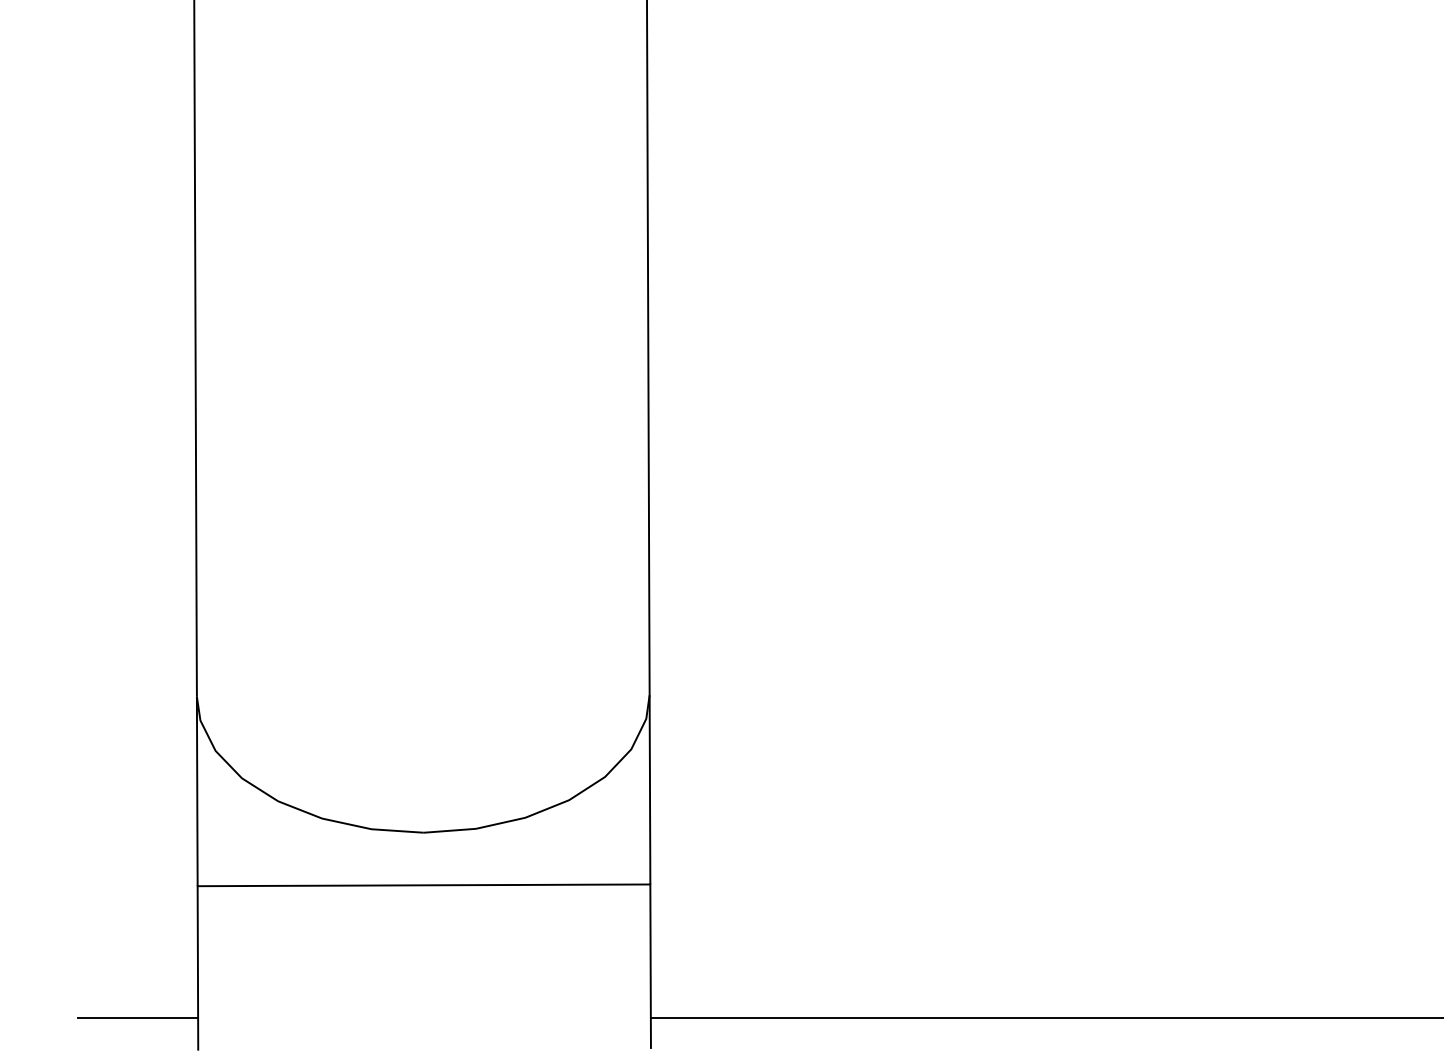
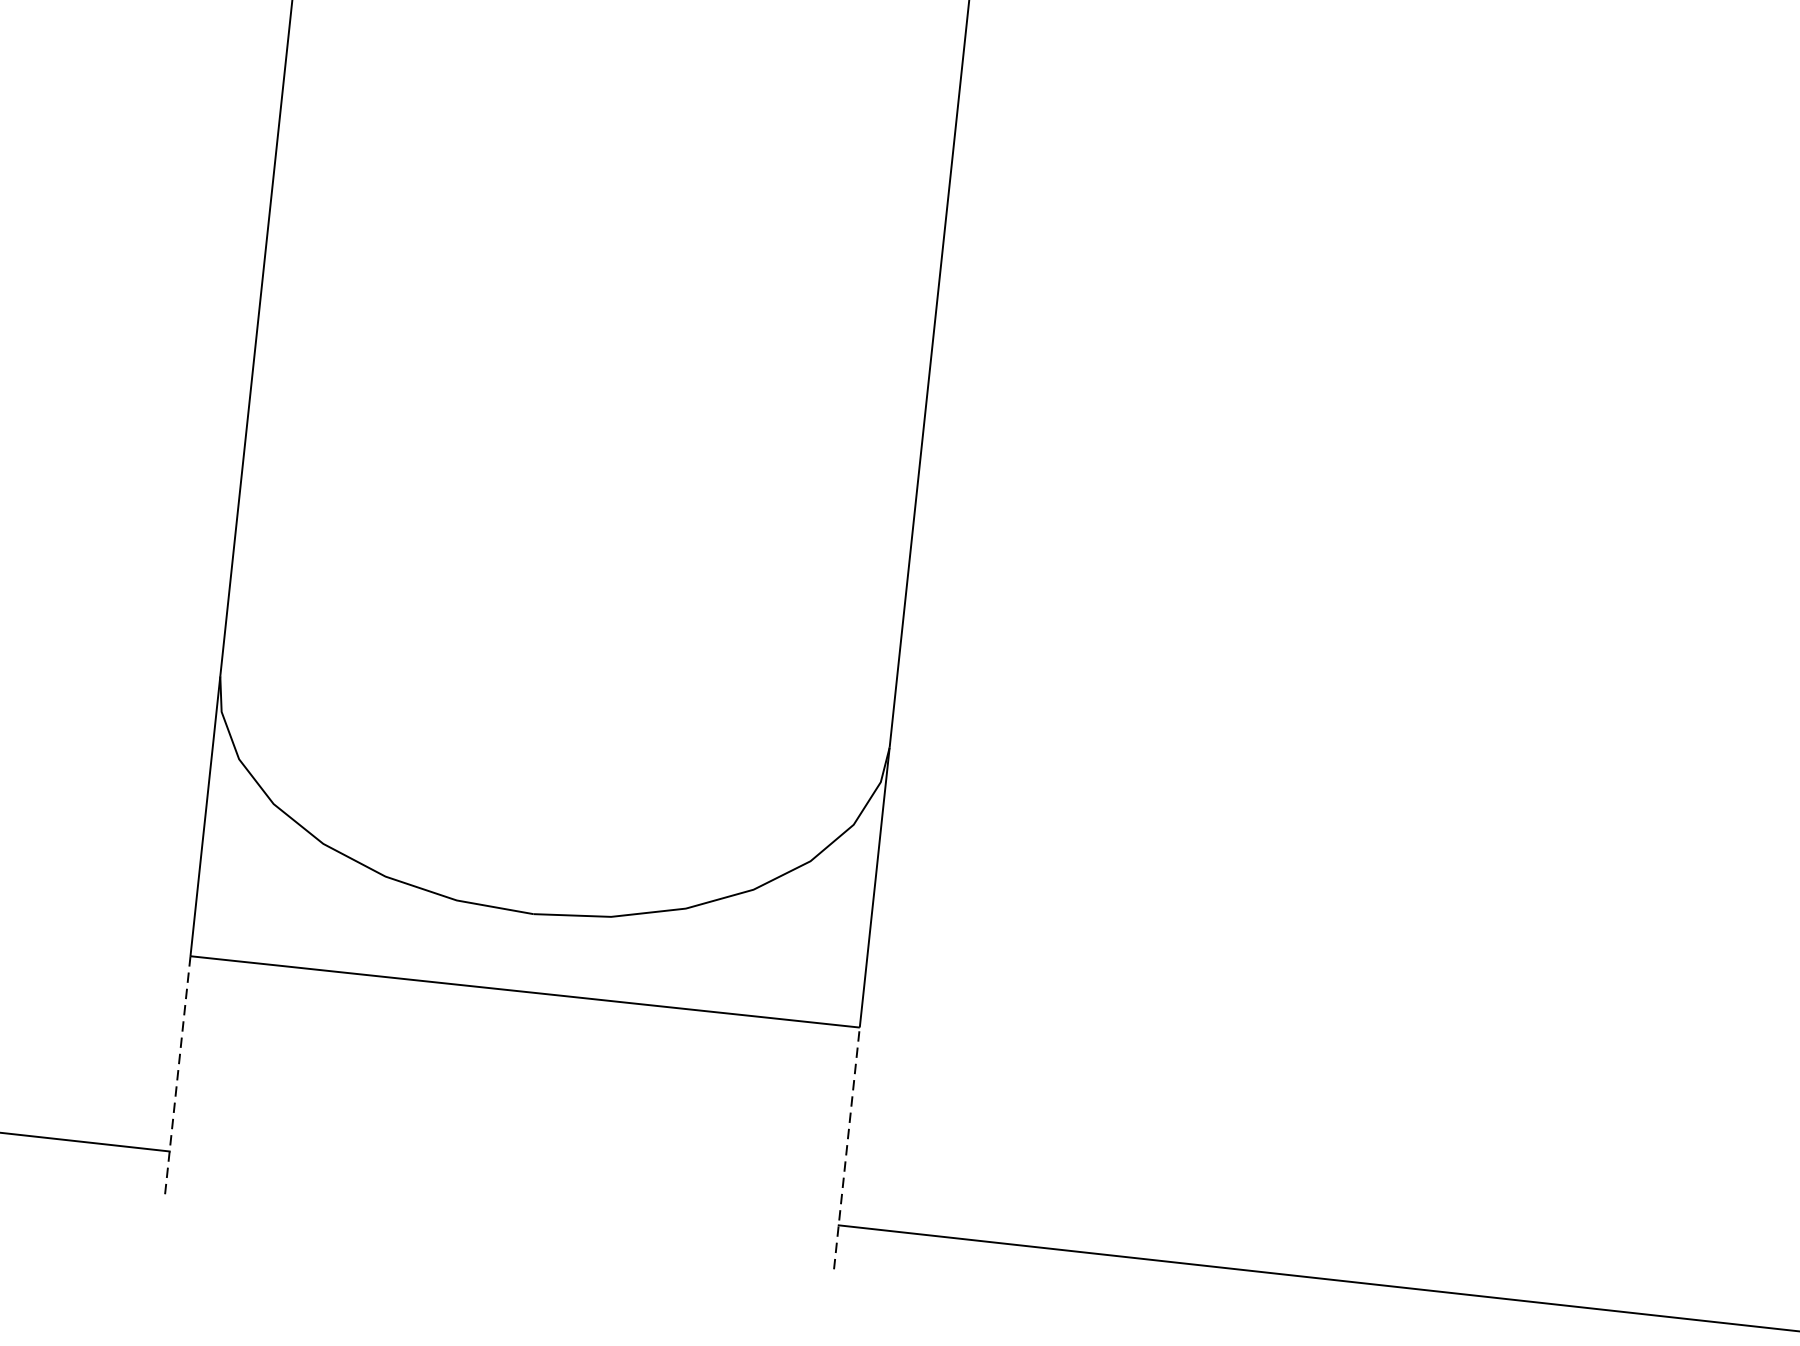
line: (650, 966) -> (846, 1148), solid -> dashed
line: (197, 967) -> (177, 1076), solid -> dashed

